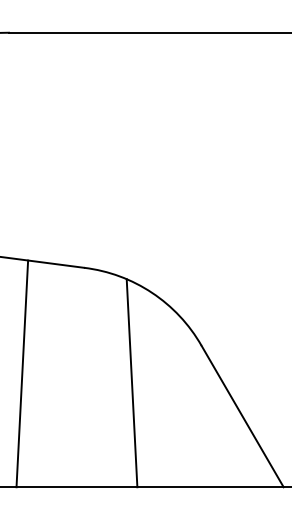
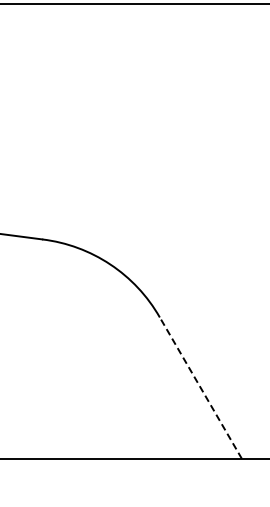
line: (131, 383) -> (89, 355), removed
line: (242, 416) -> (200, 388), solid -> dashed

